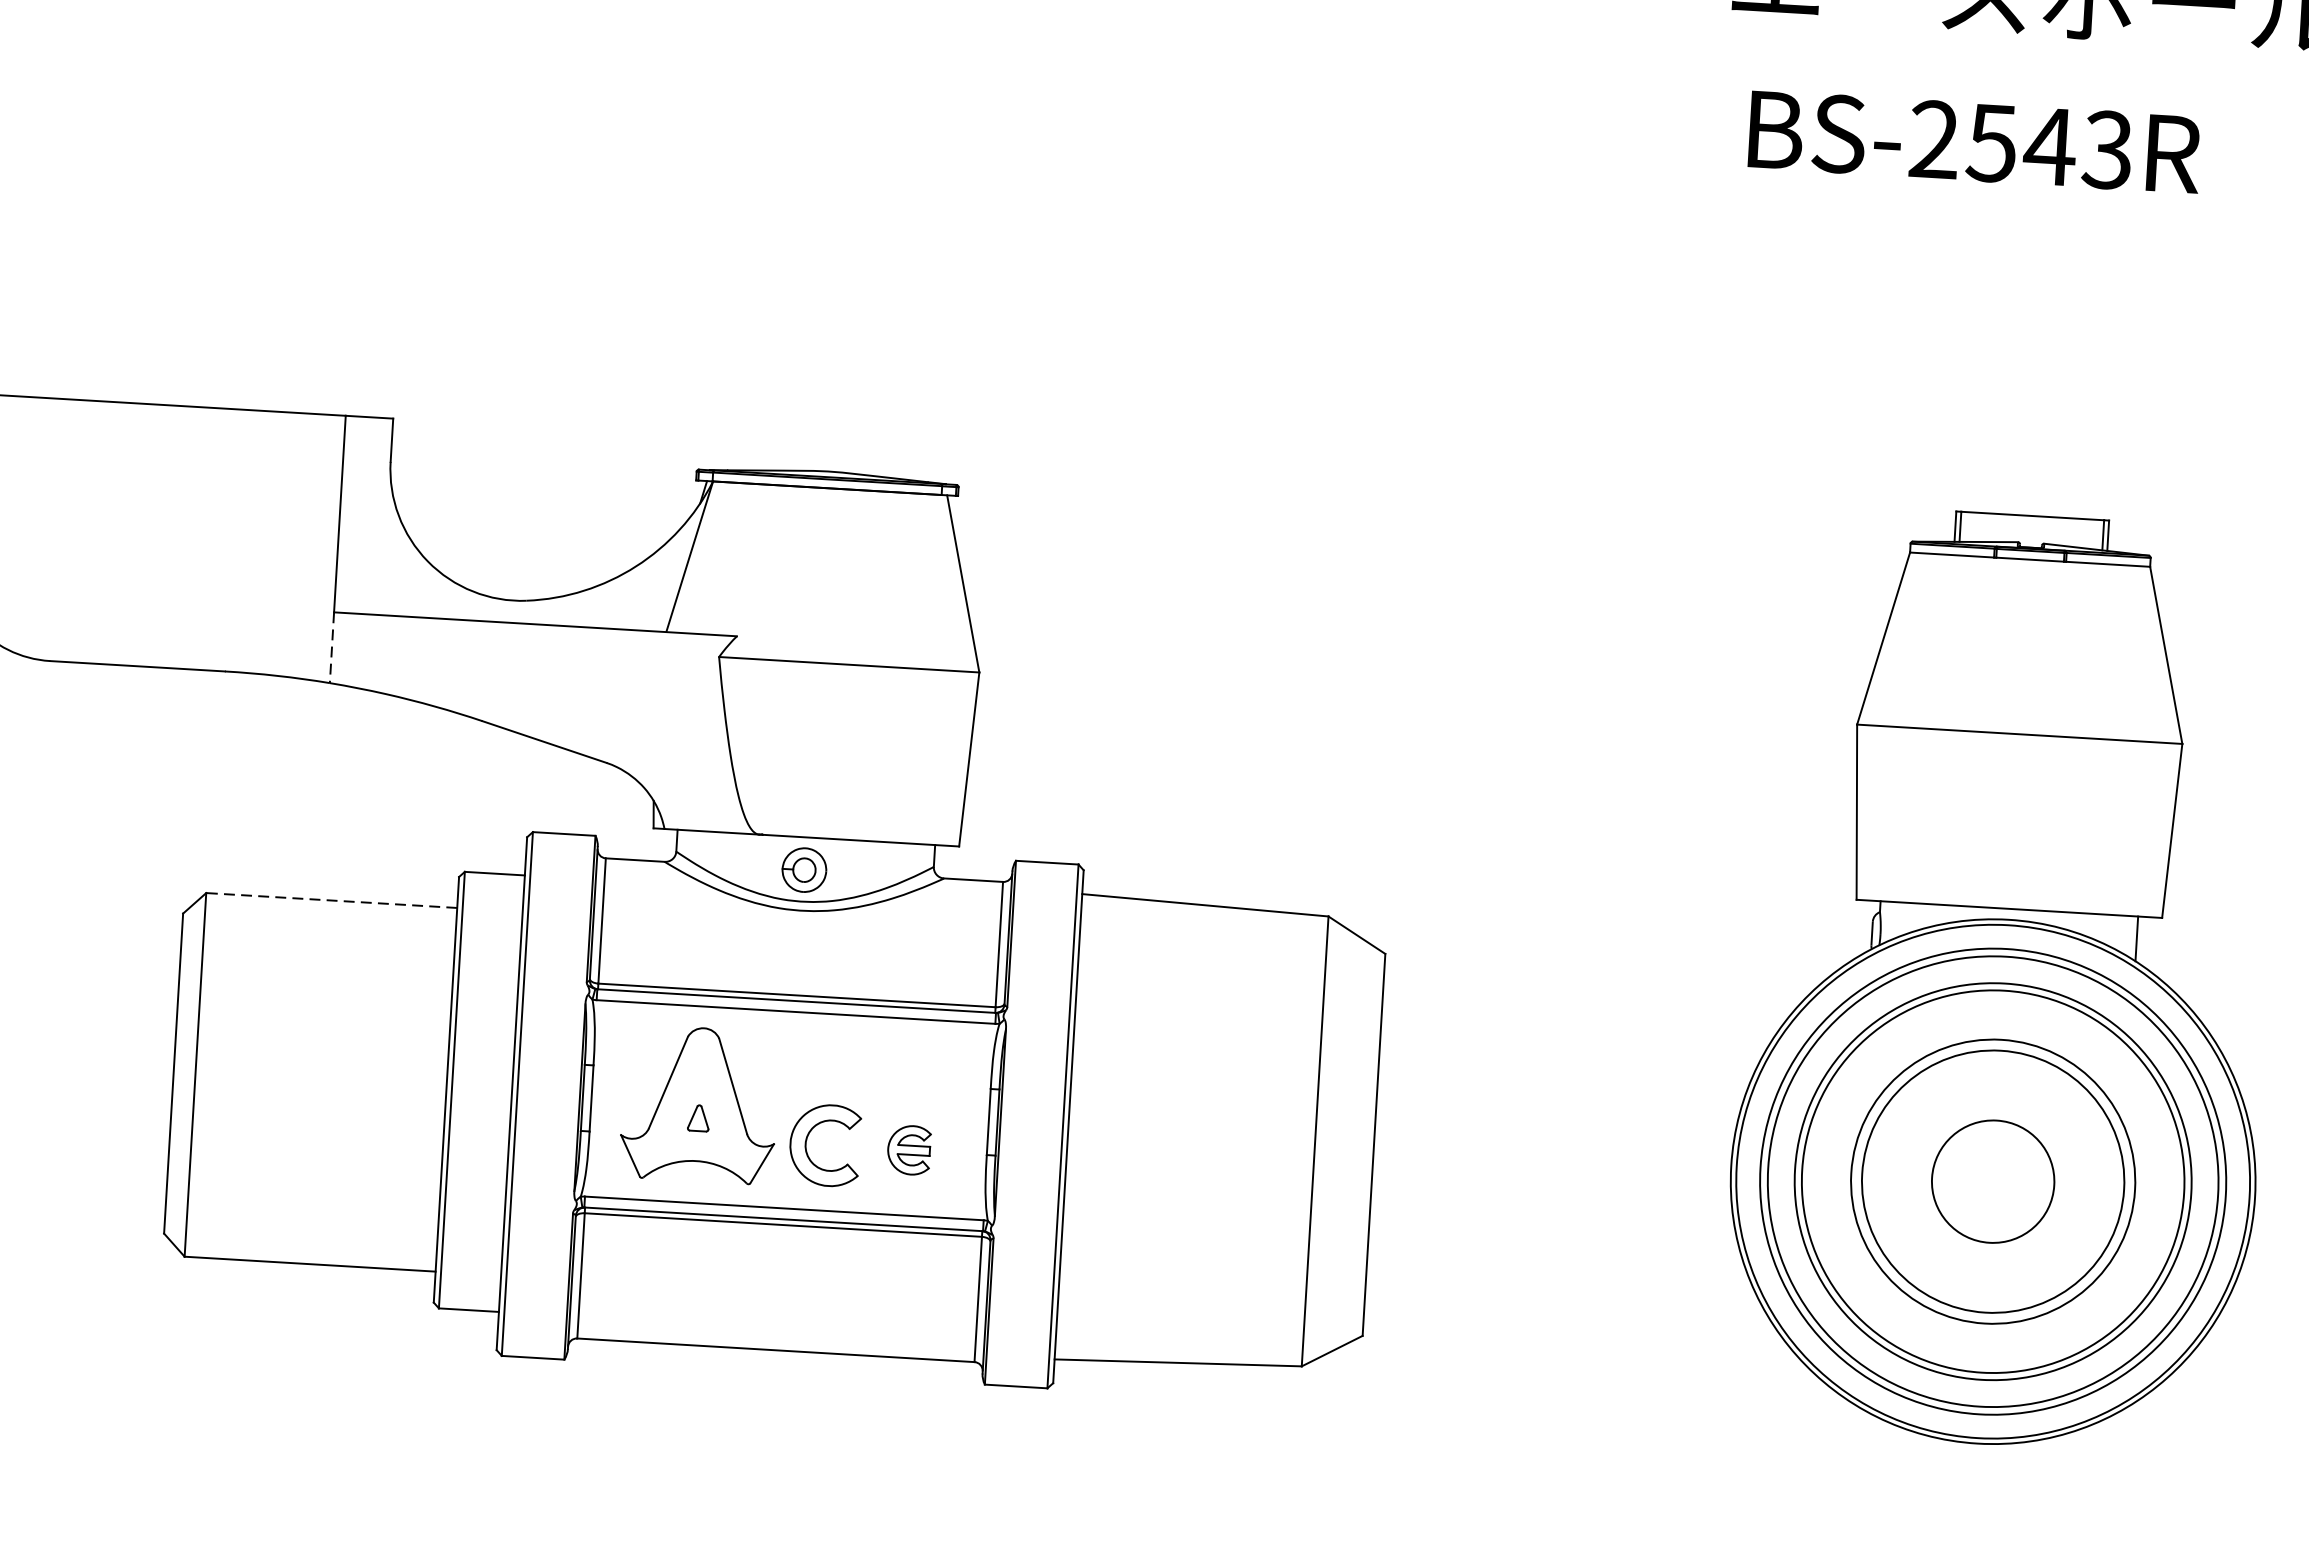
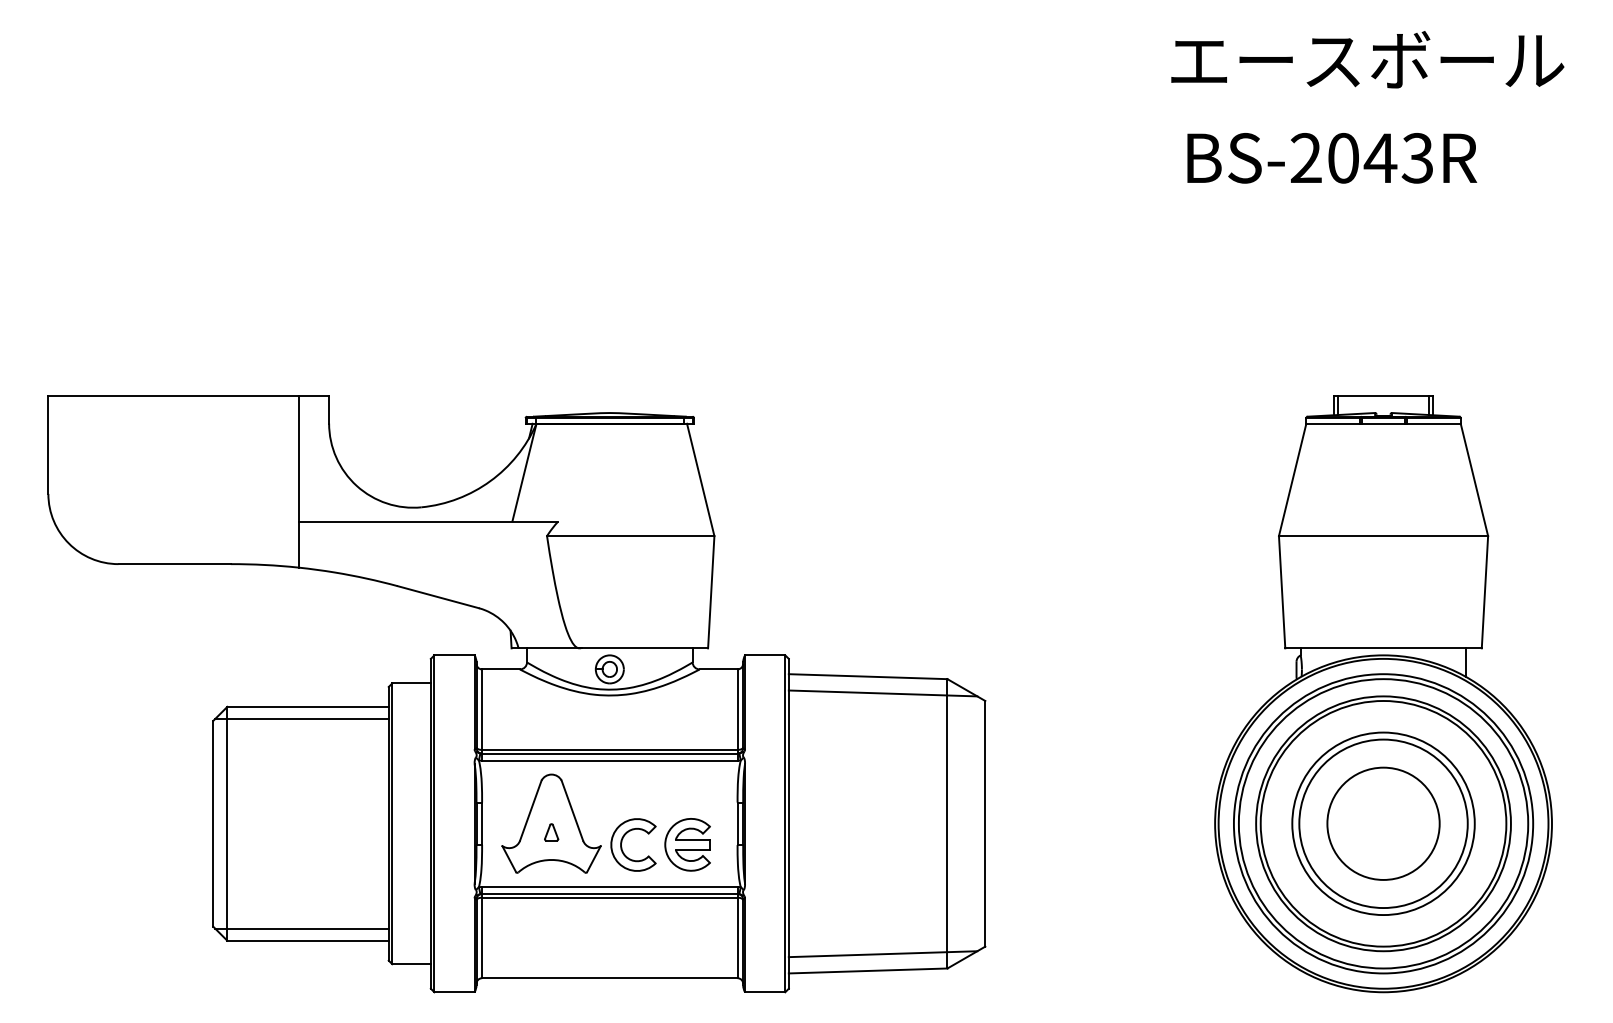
text: (1990, 143) -> (1342, 158), BS-2543R -> BS-2043R
line: (331, 647) -> (298, 544), dashed -> solid
line: (332, 899) -> (308, 706), dashed -> solid
line: (320, 917) -> (301, 718), added
line: (1226, 932) -> (882, 693), added
part: (909, 1149) -> (687, 844), size x1.67
circle: (1993, 1181) -> (1383, 823), size x1.43
line: (301, 1244) -> (301, 928), added
line: (1202, 1338) -> (882, 954), added

